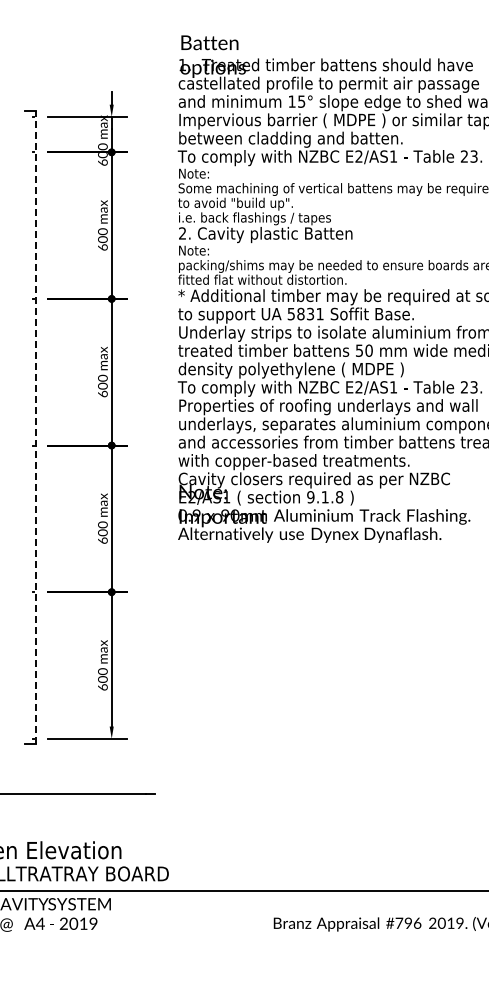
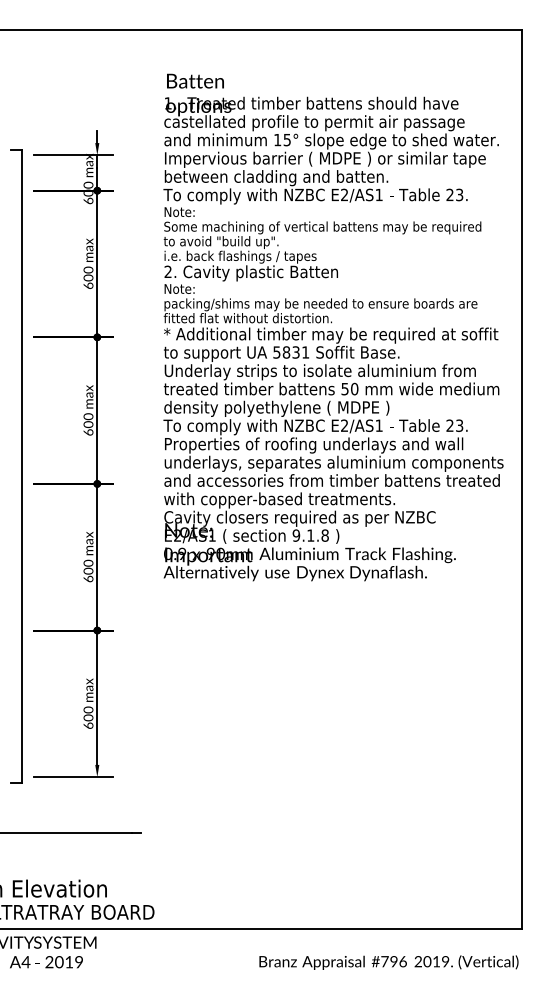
line: (35, 427) -> (21, 465), dashed -> solid

